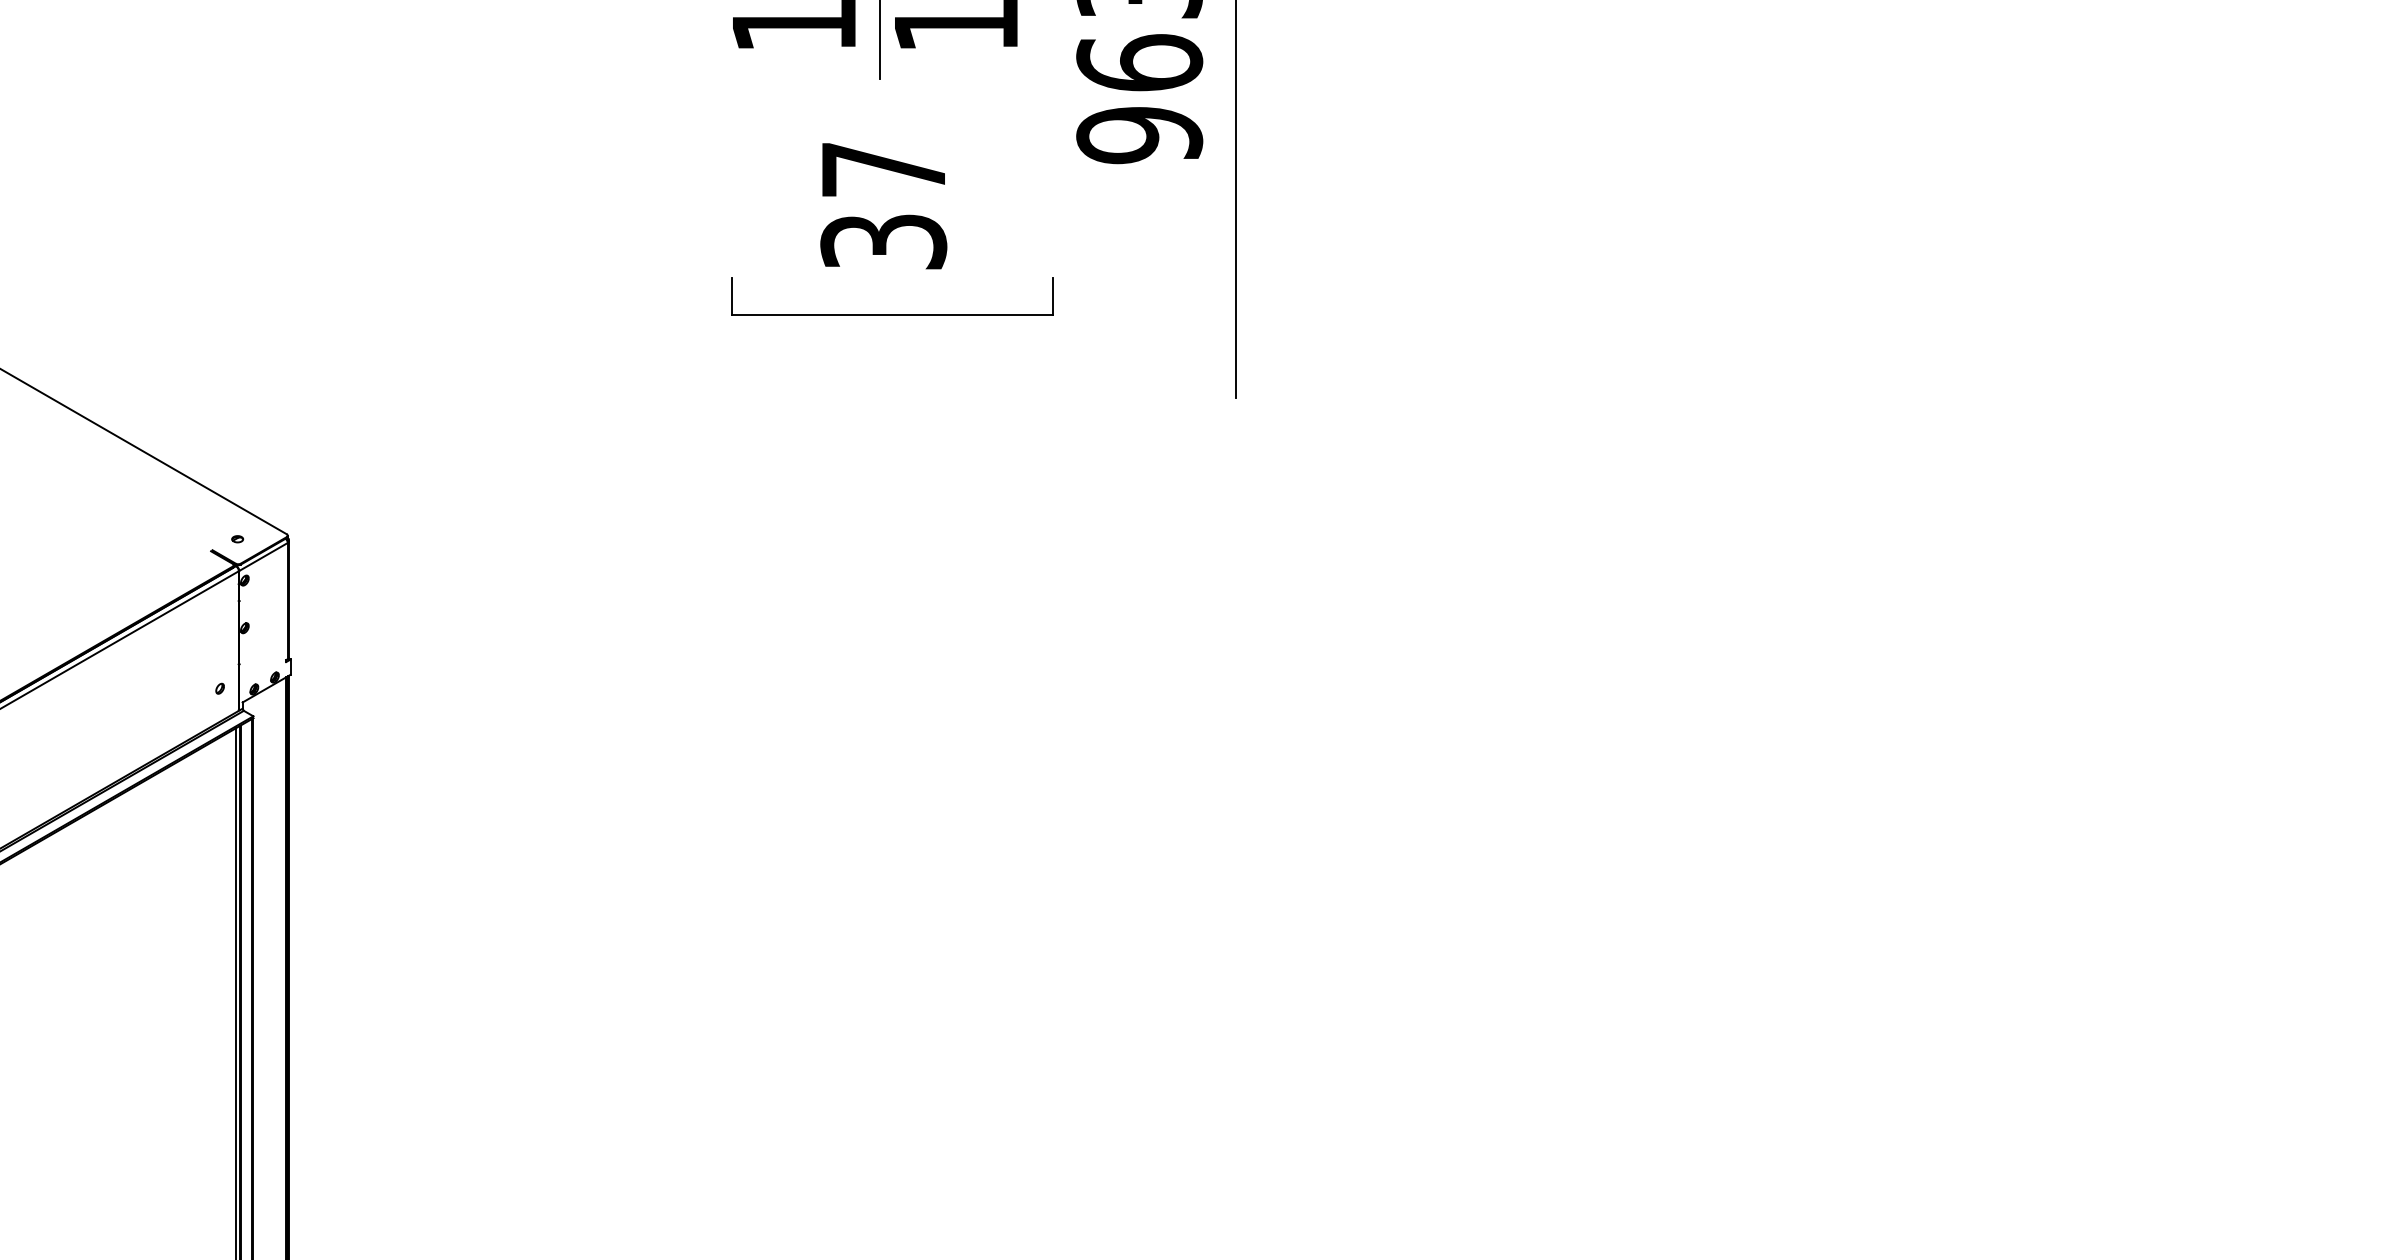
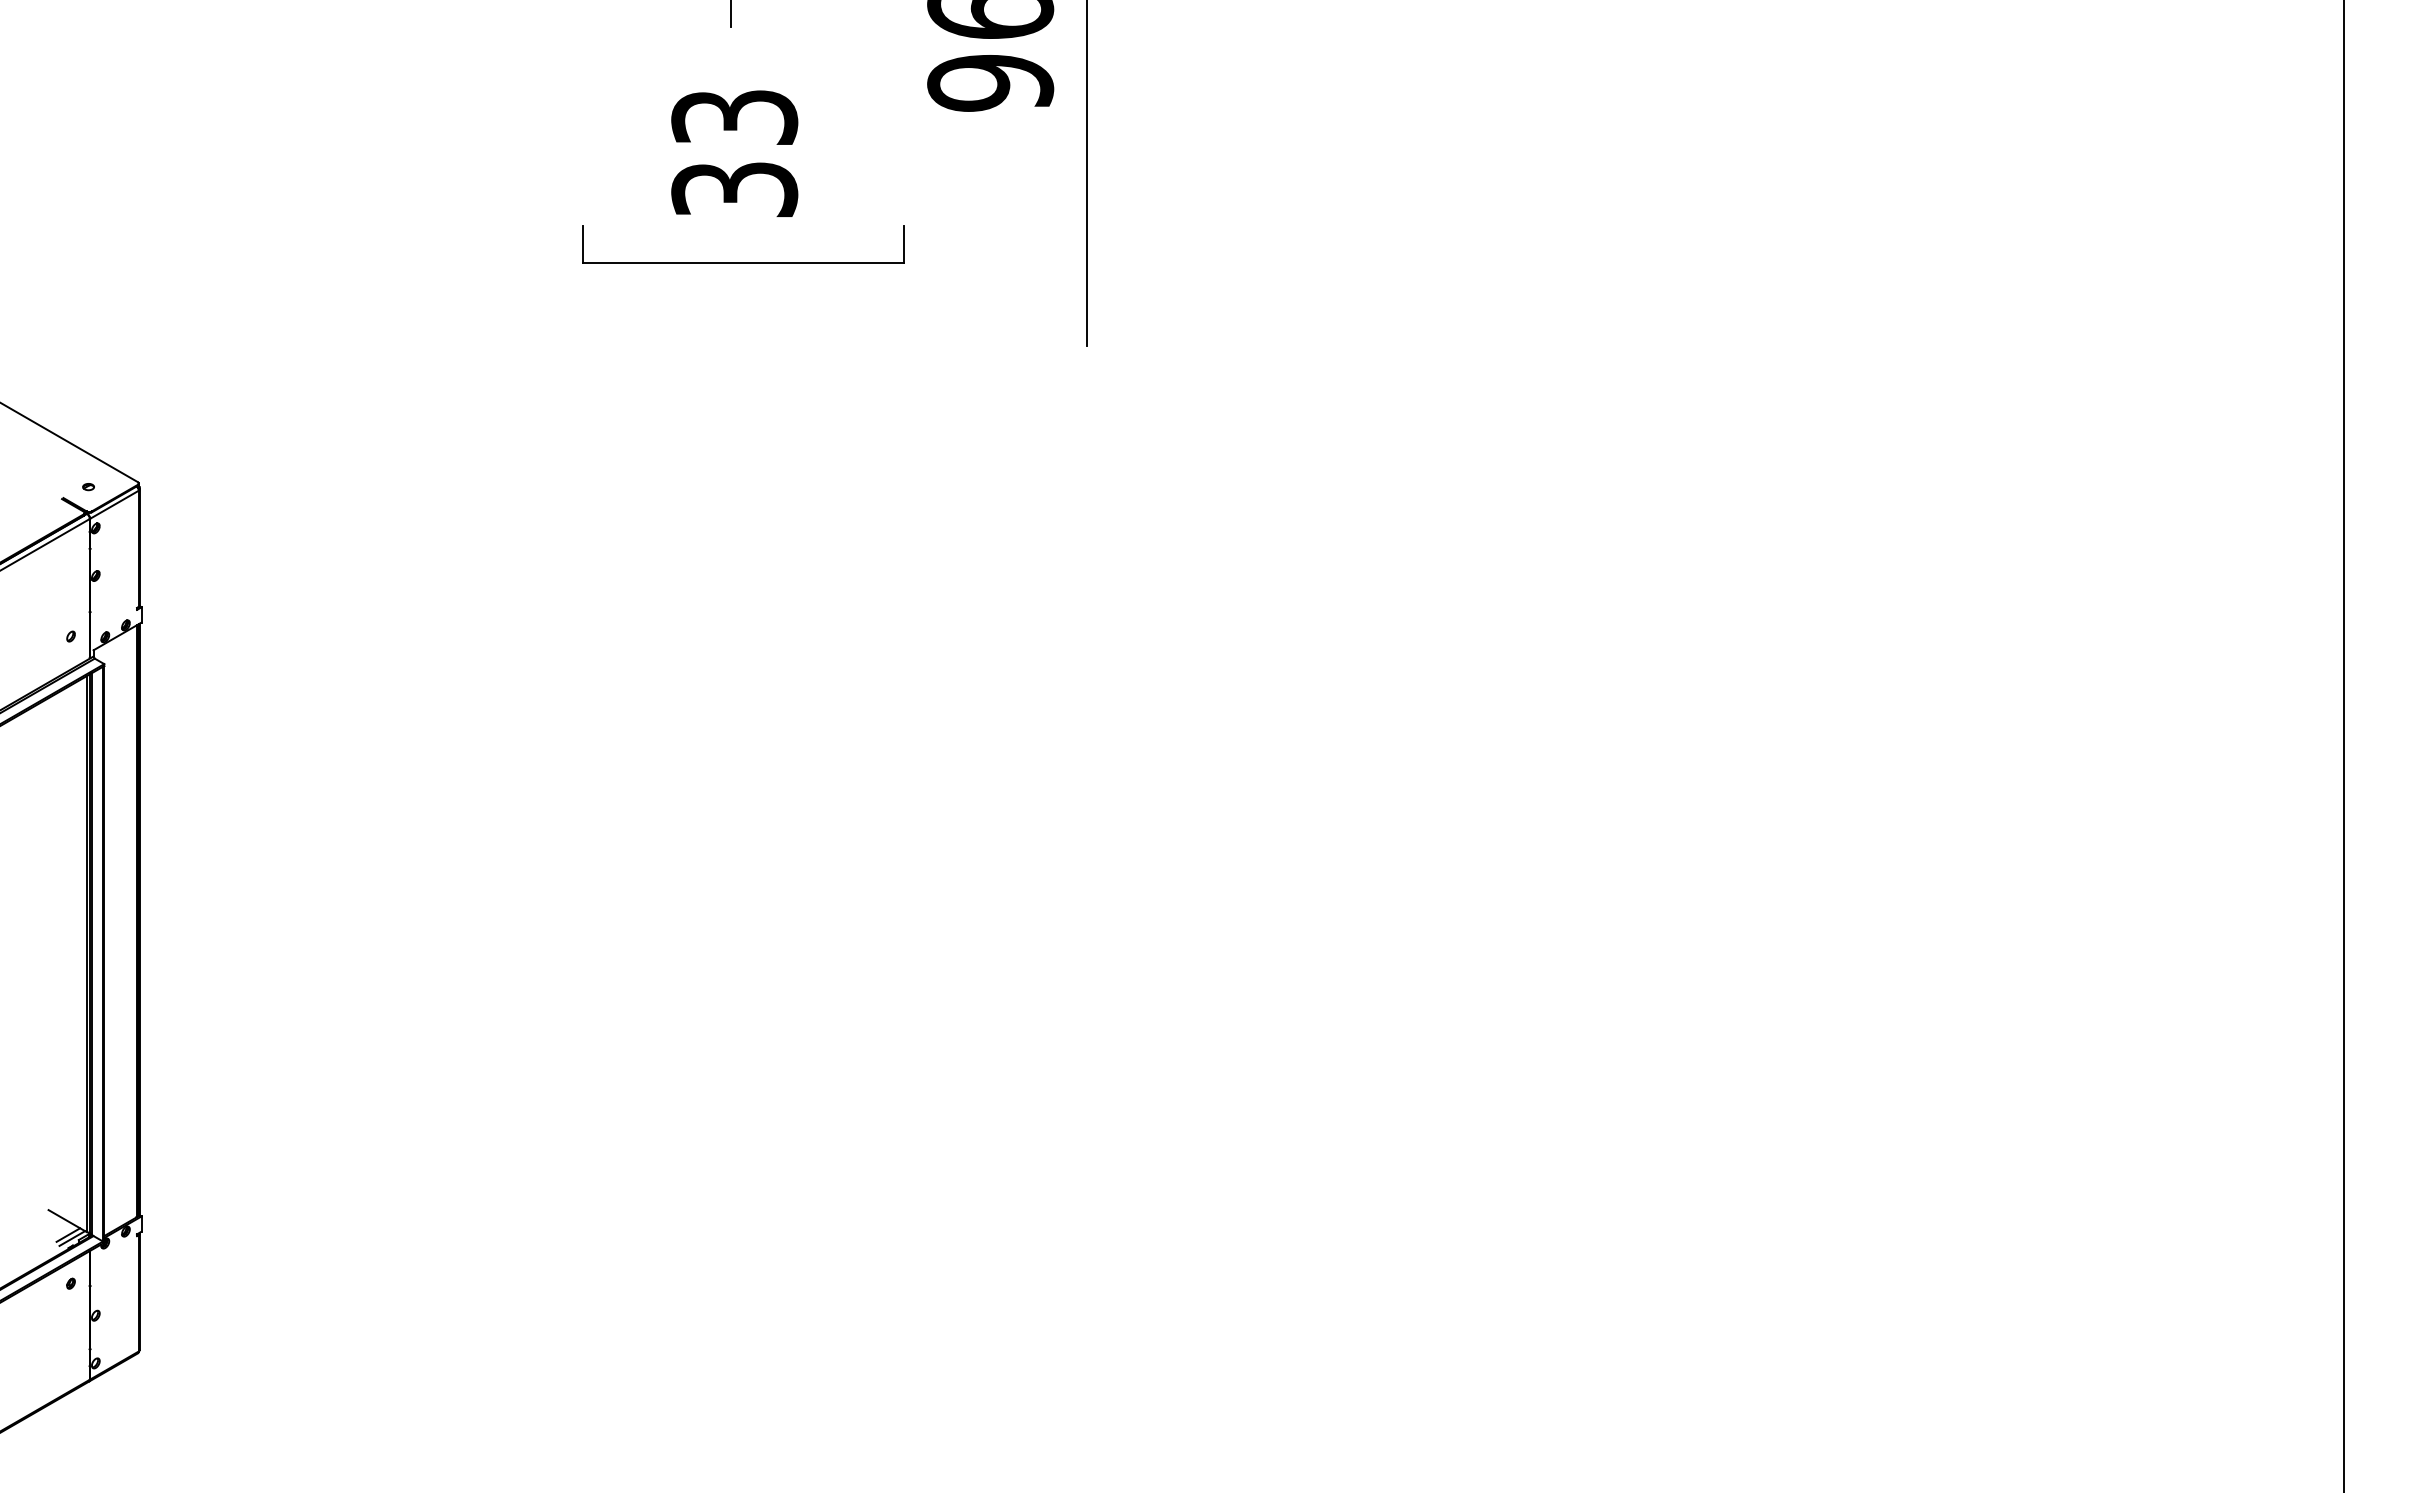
text: (883, 169) -> (734, 117), 37 -> 33

